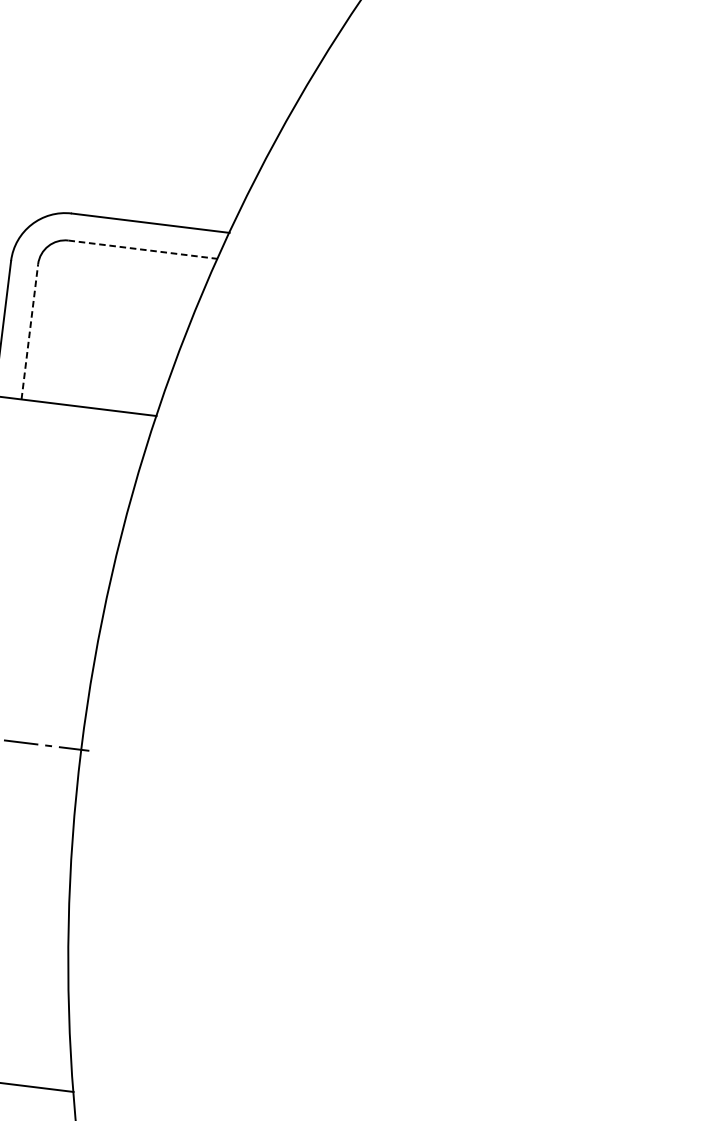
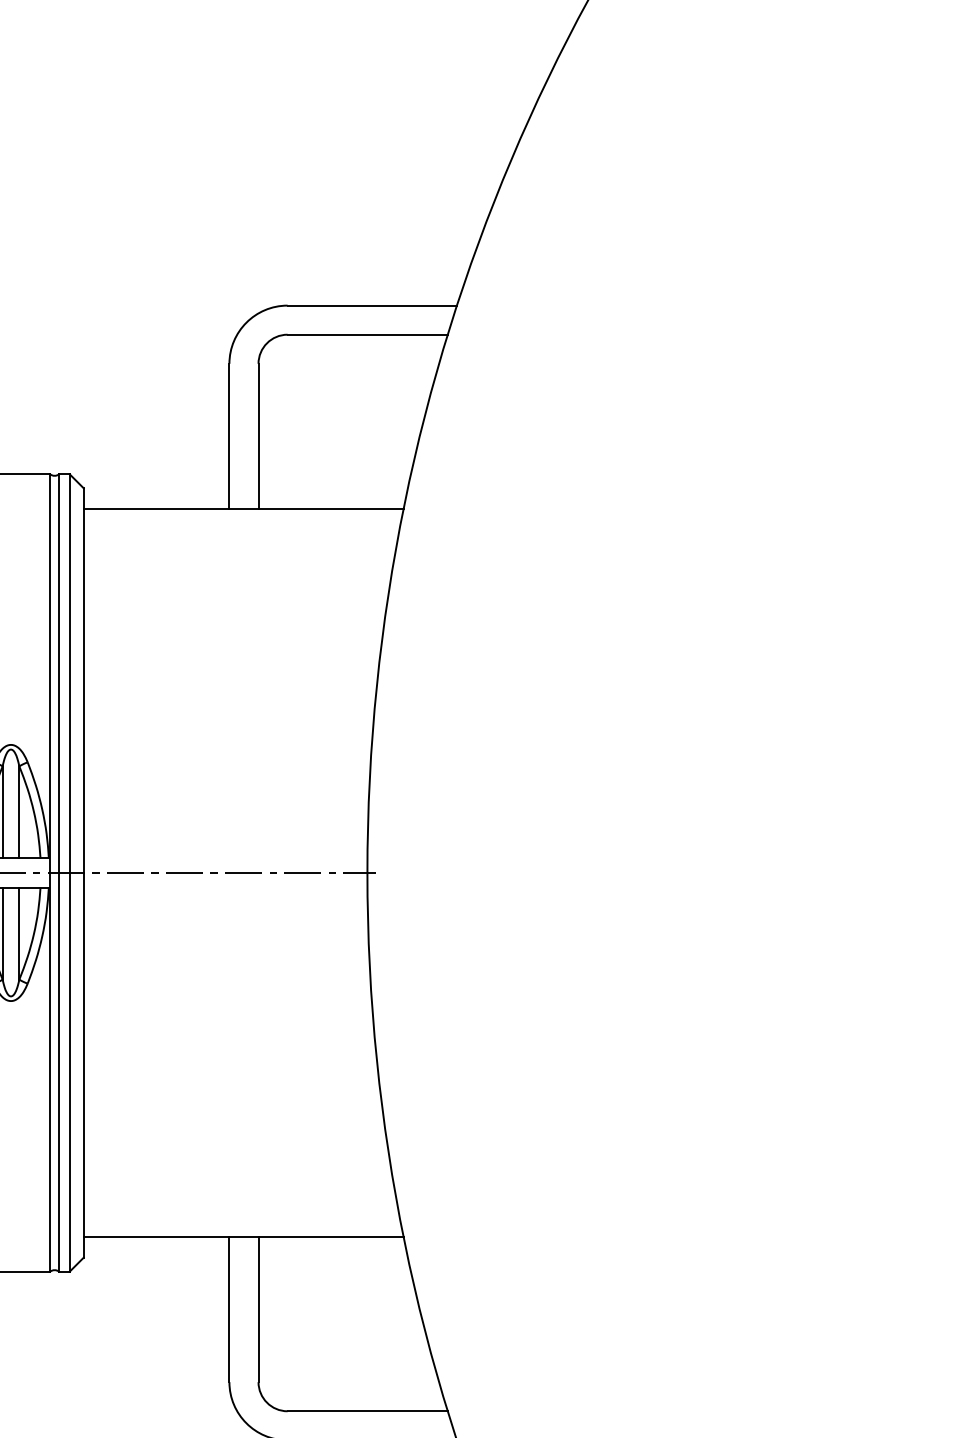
line: (143, 249) -> (368, 334), dashed -> solid
line: (29, 331) -> (258, 436), dashed -> solid

